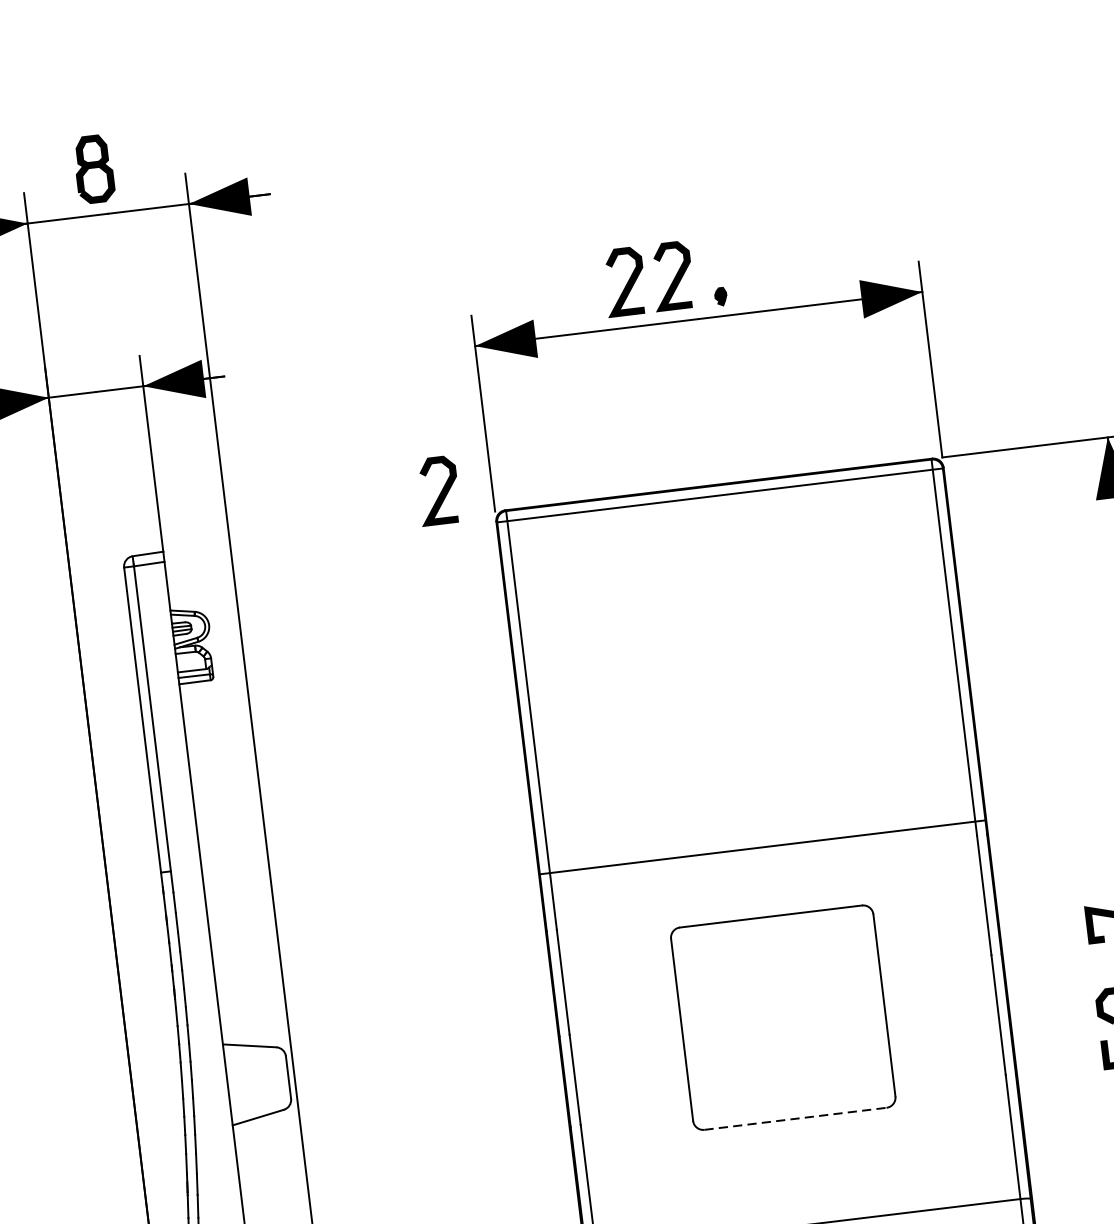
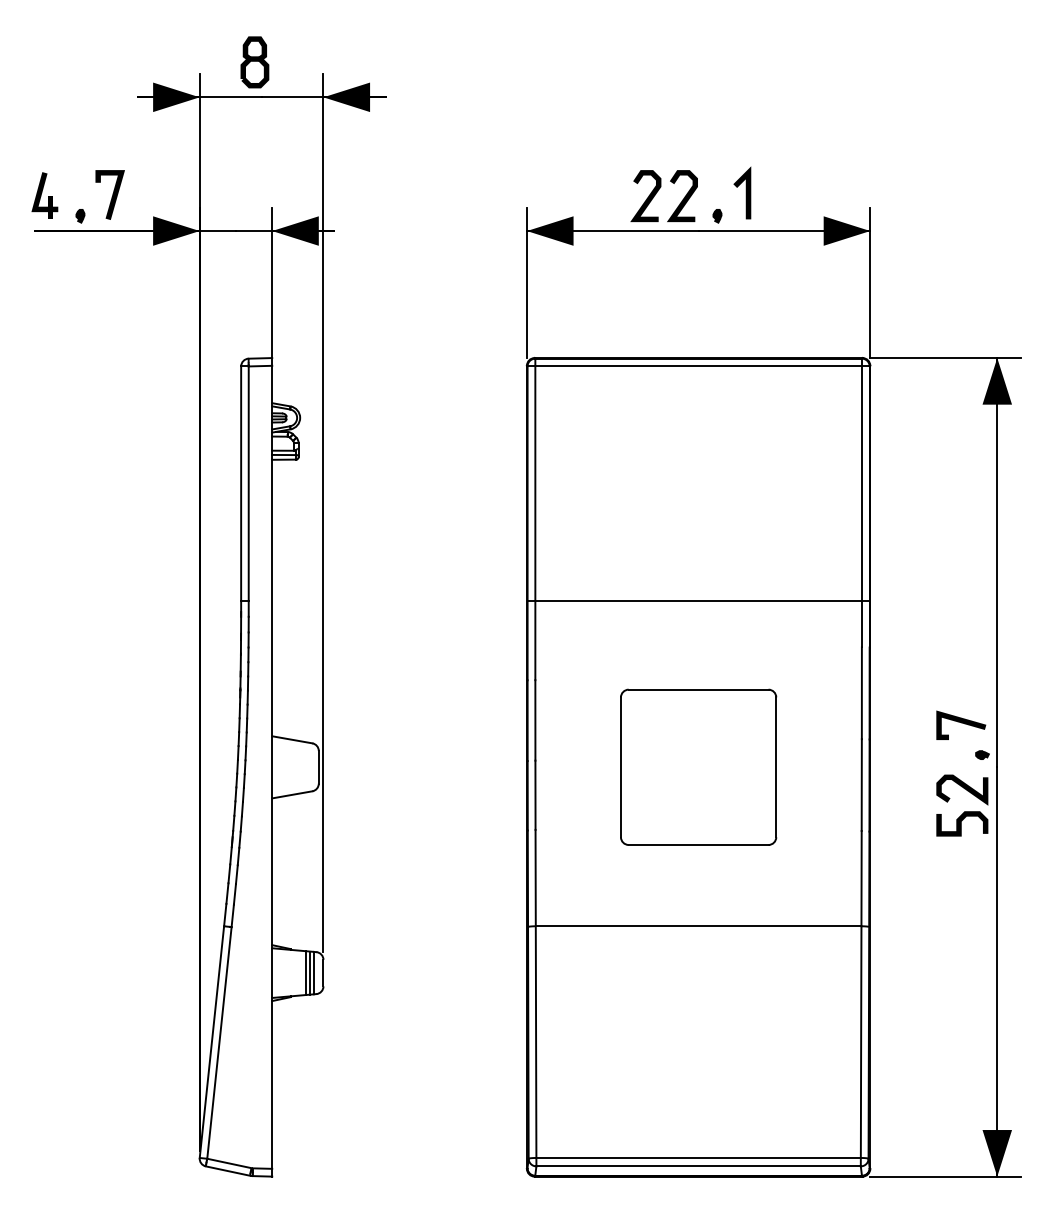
line: (753, 261) -> (745, 192), added
curve: (440, 492) -> (487, 338), removed
line: (762, 847) -> (698, 600), moved
line: (795, 1118) -> (698, 844), dashed -> solid

